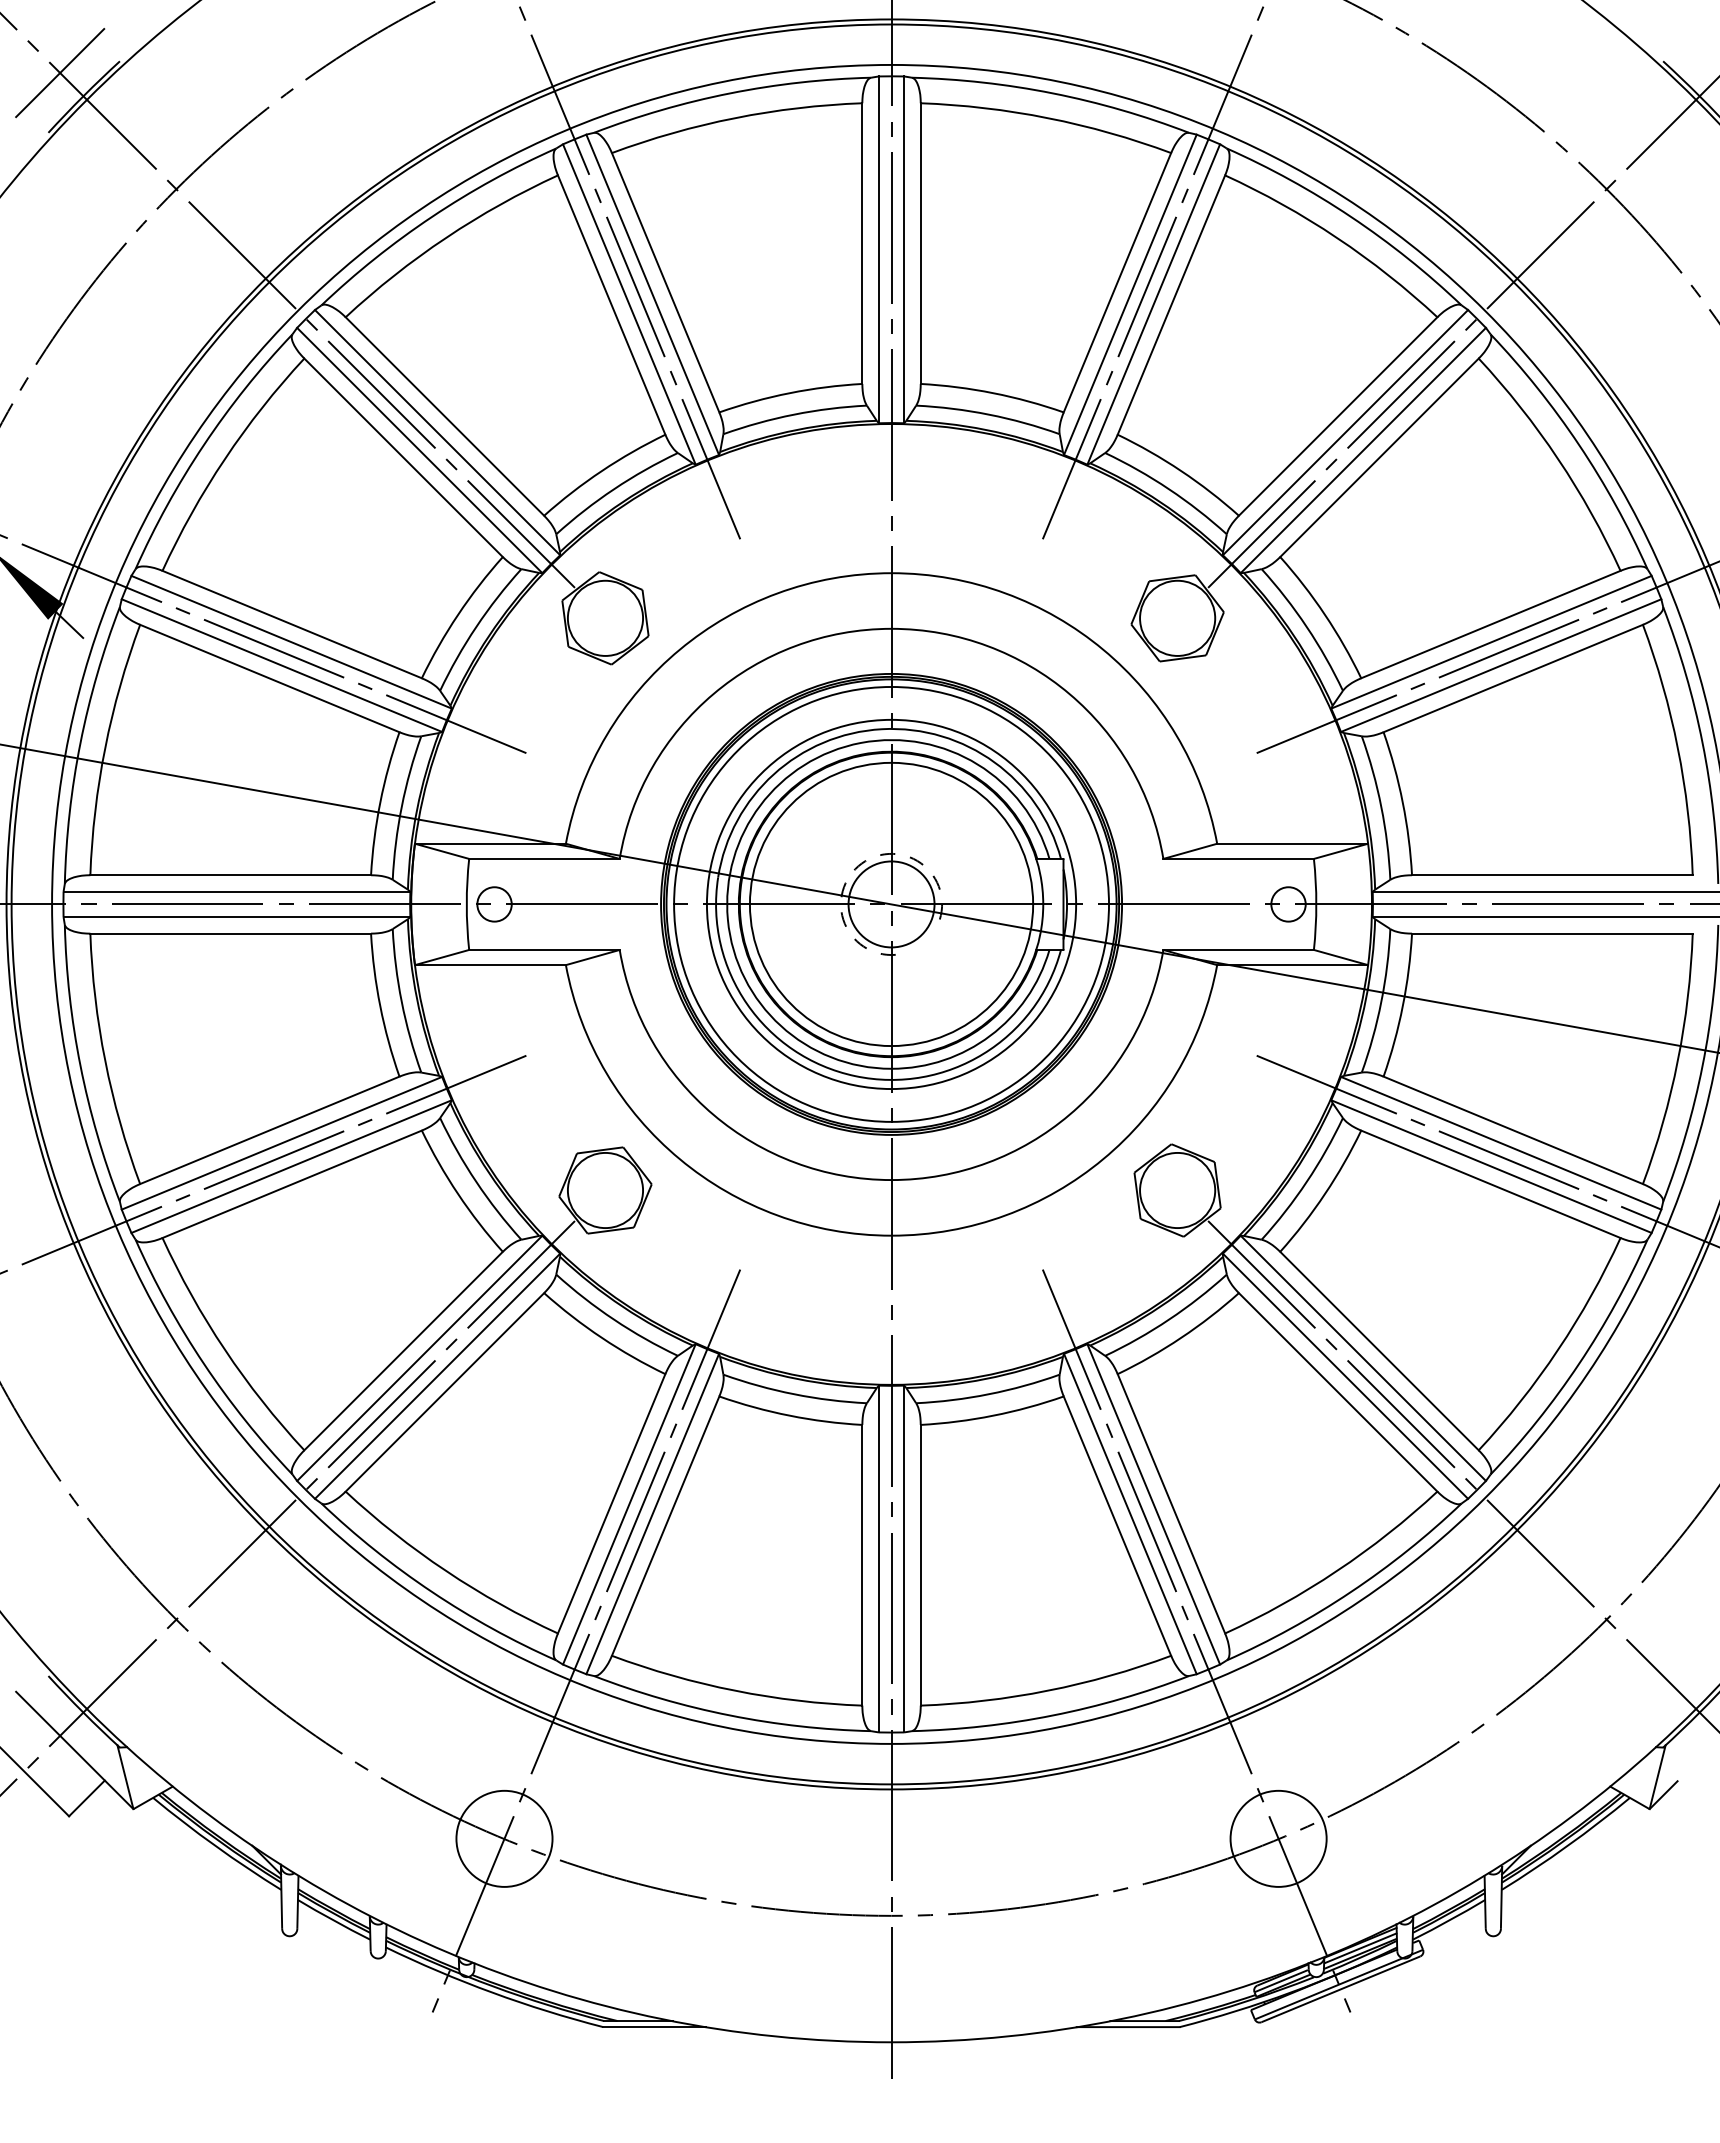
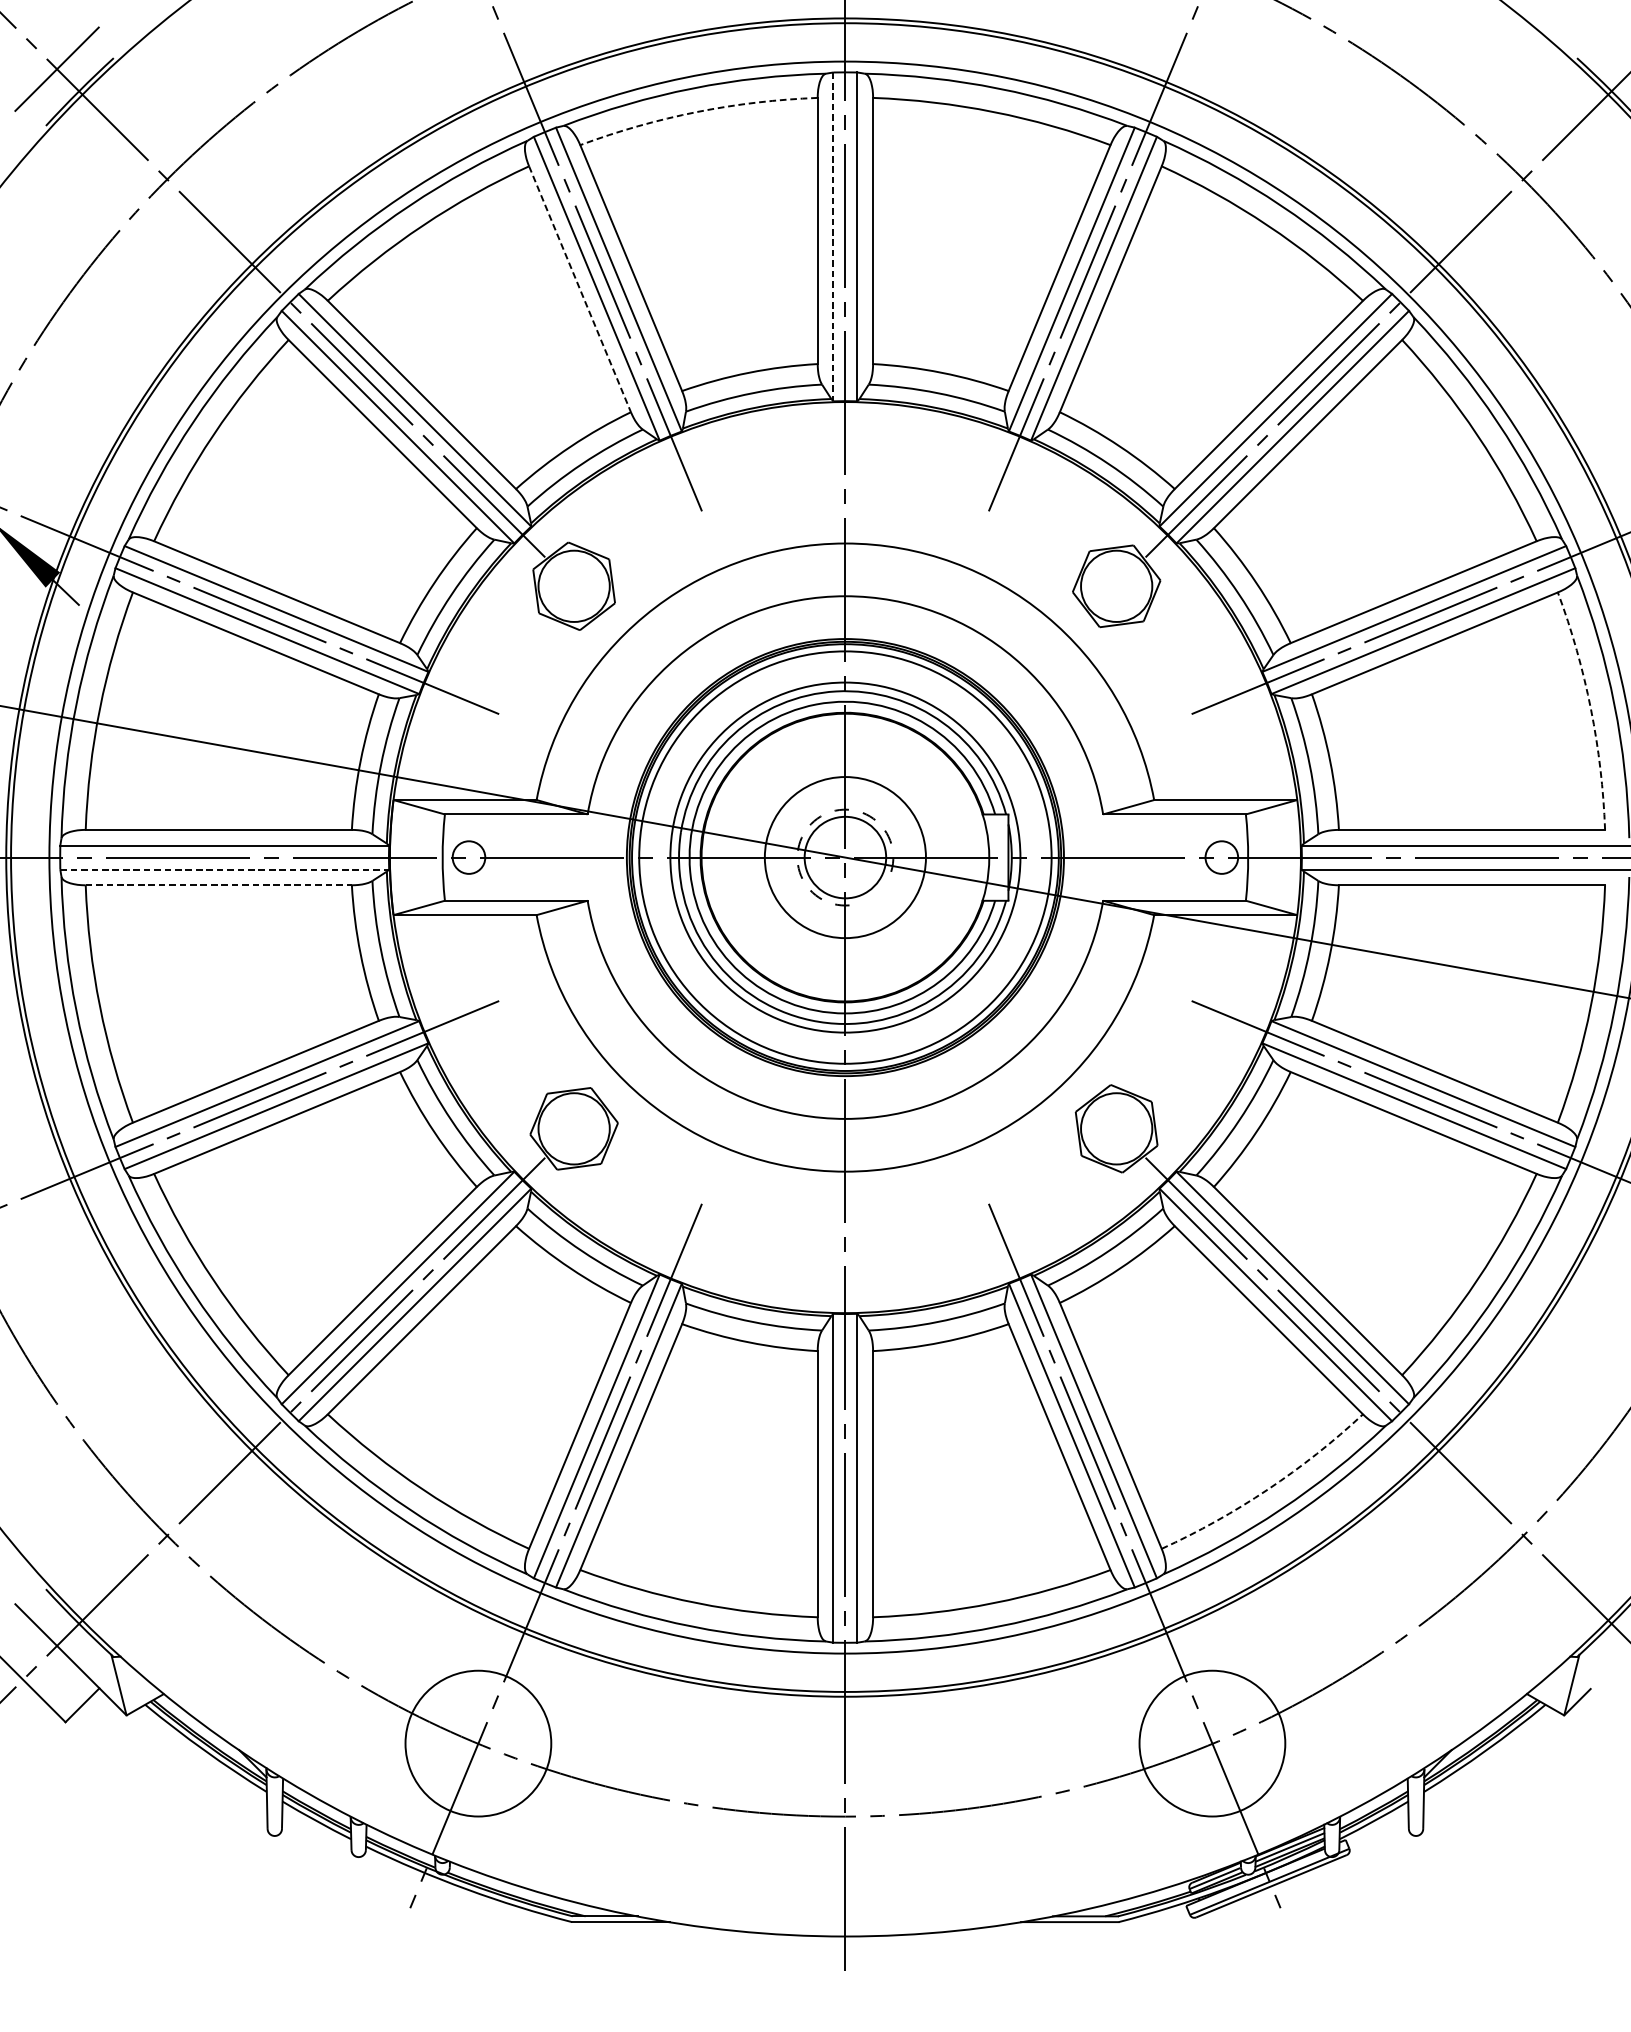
arc: (735, 118) -> (697, 112), solid -> dashed
line: (878, 250) -> (833, 237), solid -> dashed
line: (611, 305) -> (579, 289), solid -> dashed
arc: (1677, 748) -> (1590, 709), solid -> dashed
circle: (891, 904) -> (845, 857), size x0.6
line: (237, 917) -> (225, 869), solid -> dashed
line: (231, 933) -> (219, 885), solid -> dashed
arc: (1336, 1571) -> (1267, 1490), solid -> dashed
circle: (504, 1838) -> (478, 1743), size x1.6
circle: (1278, 1838) -> (1212, 1743), size x1.6

